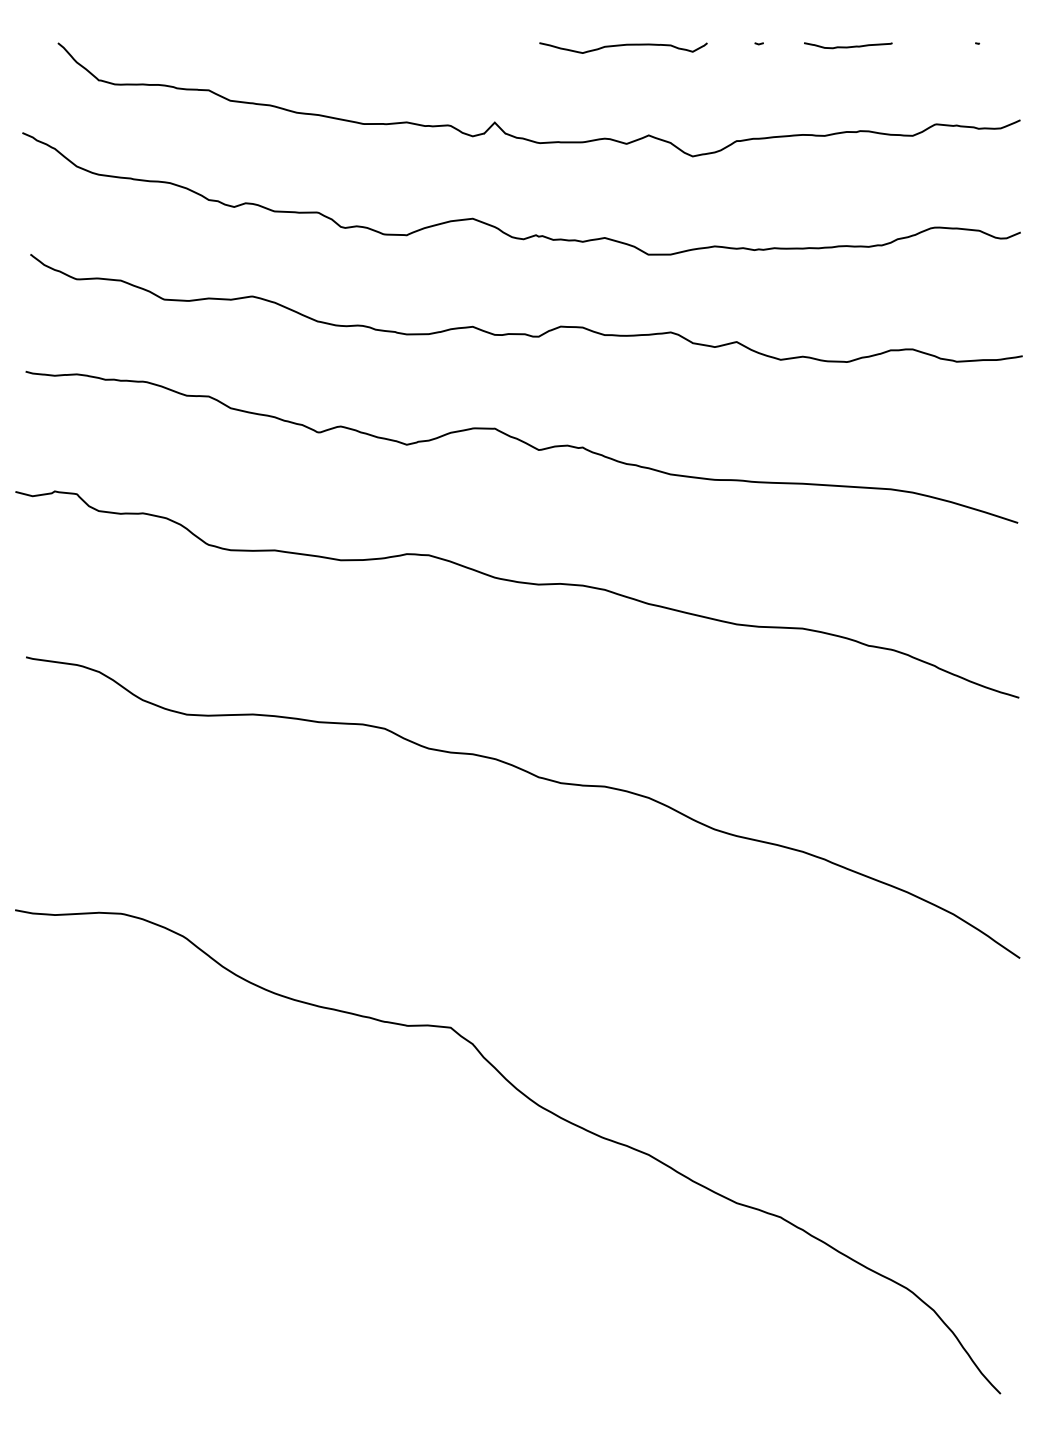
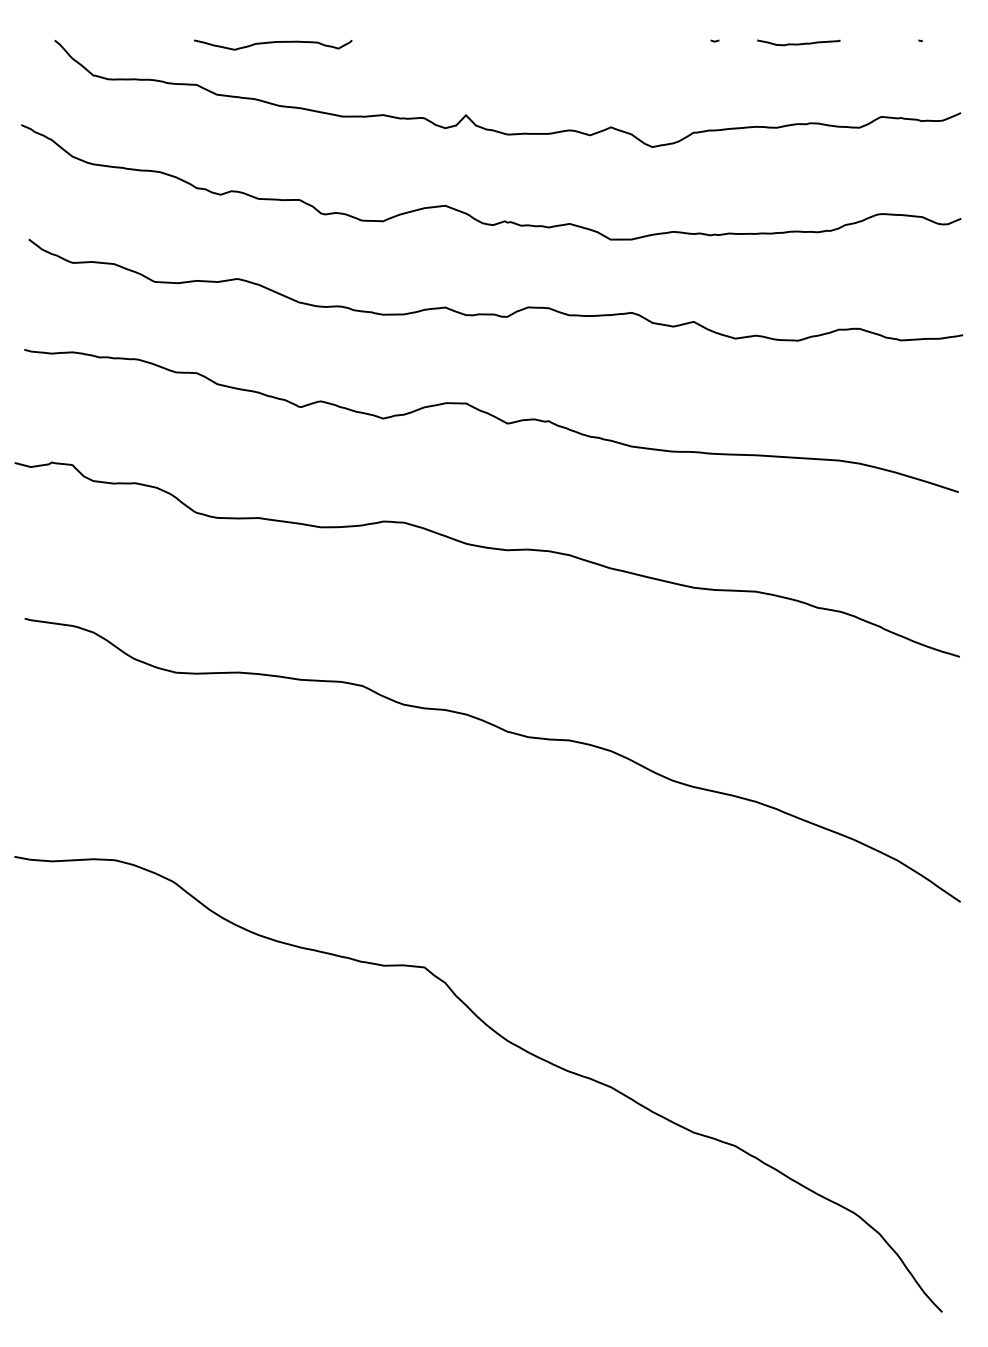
curve: (623, 46) -> (273, 43), moved

